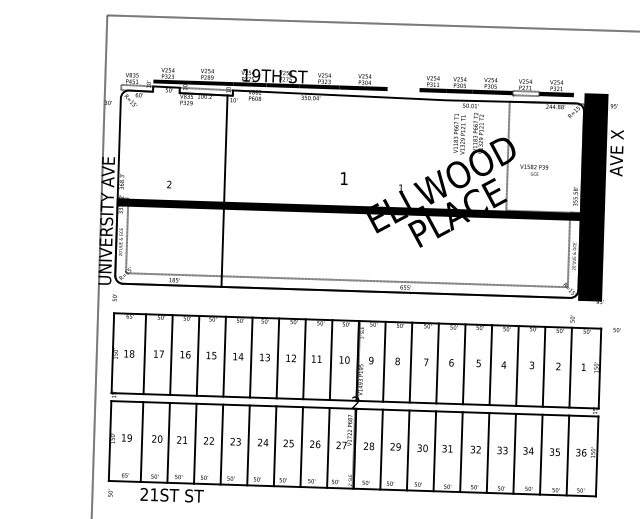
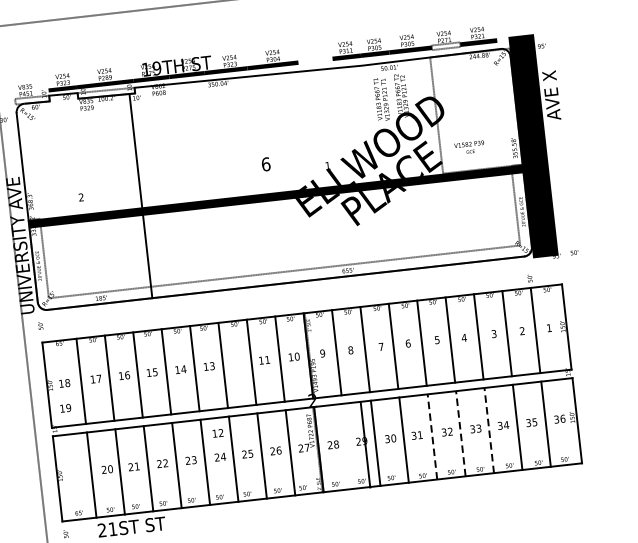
text: (534, 169) -> (469, 146), moved
text: (344, 178) -> (266, 164), 1 -> 6
text: (616, 330) -> (574, 253), moved
text: (290, 358) -> (217, 433), moved
text: (126, 437) -> (65, 407), moved
line: (381, 449) -> (365, 444), moved
line: (461, 452) -> (432, 437), solid -> dashed
line: (488, 452) -> (461, 433), solid -> dashed
line: (514, 453) -> (489, 430), solid -> dashed

